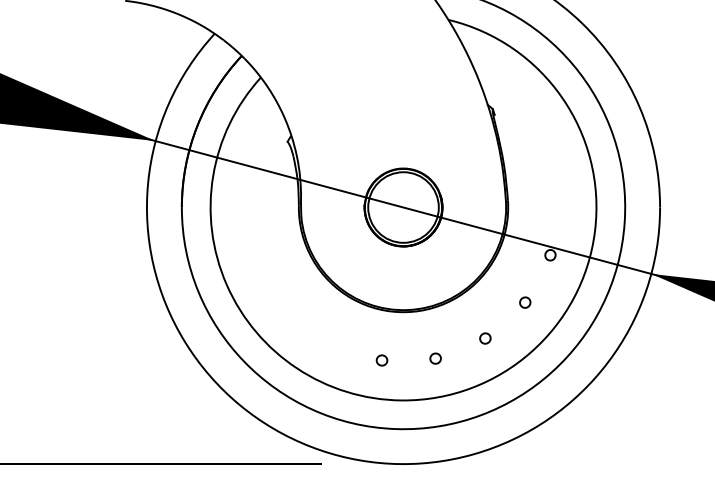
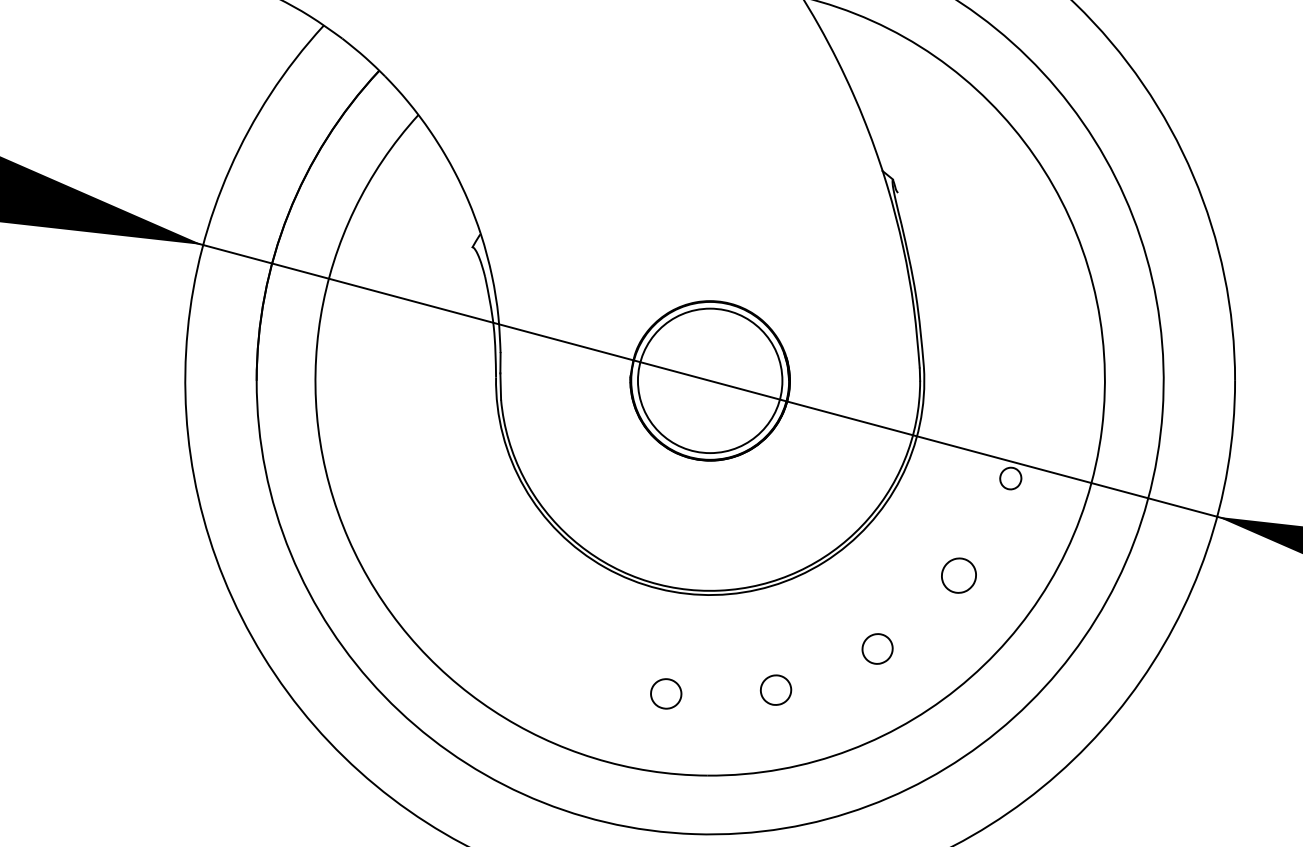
part: (525, 302) -> (959, 575), size x1.6
part: (485, 338) -> (877, 648), size x1.4
part: (435, 358) -> (775, 689), size x1.4
part: (381, 360) -> (665, 693), size x1.4

